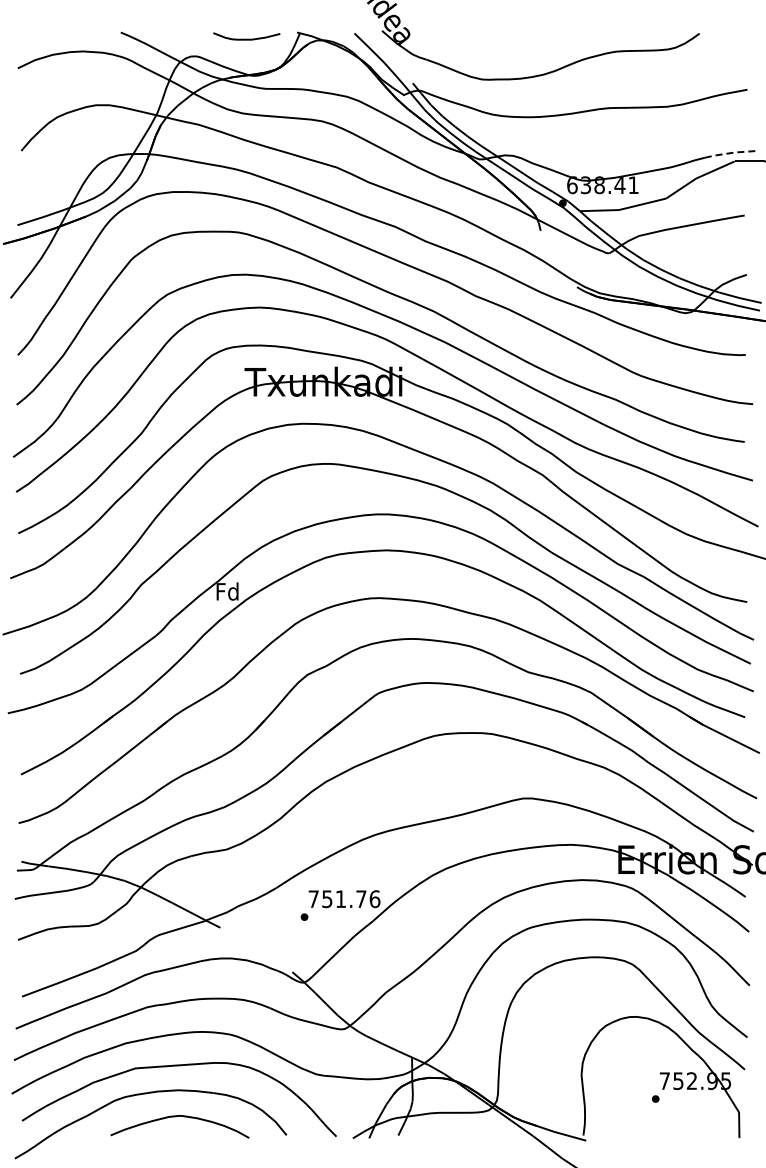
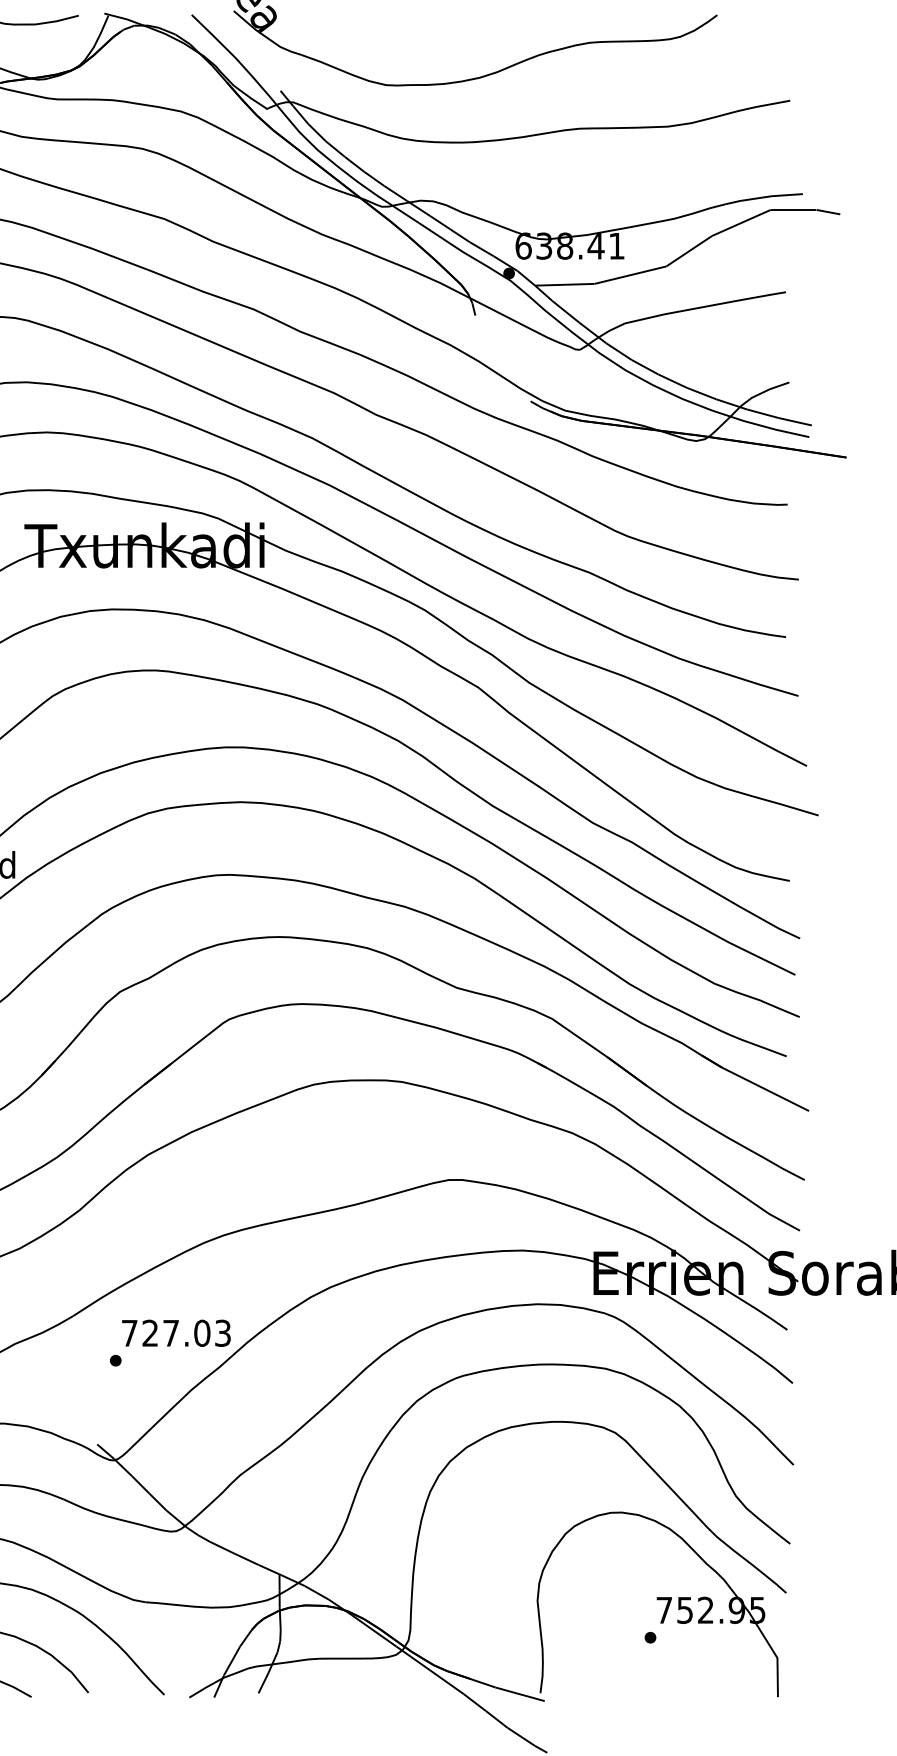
line: (730, 153) -> (764, 197), dashed -> solid
text: (351, 899) -> (187, 1333), 751.76 -> 727.03

